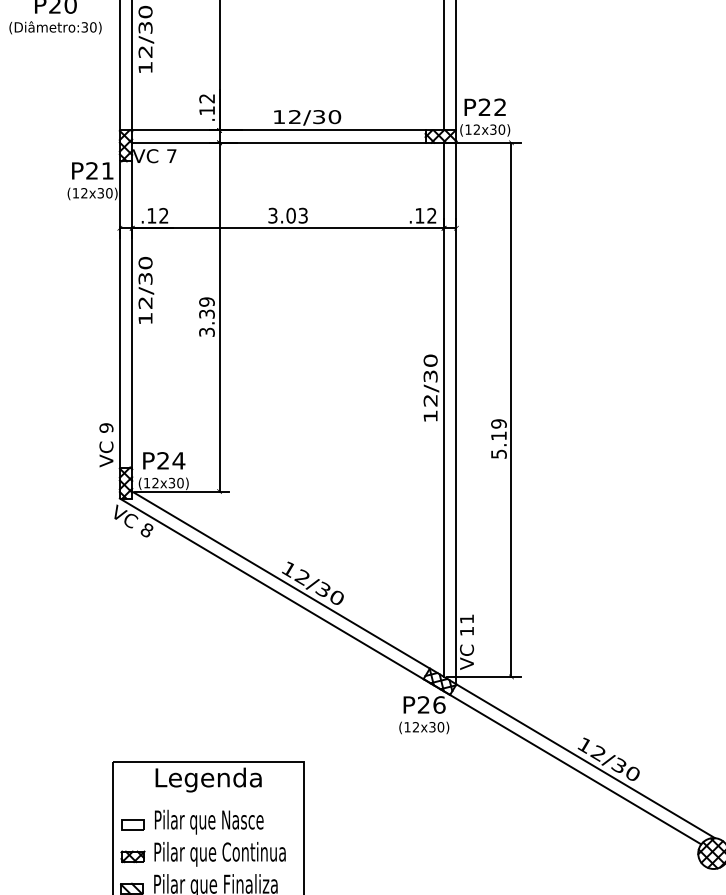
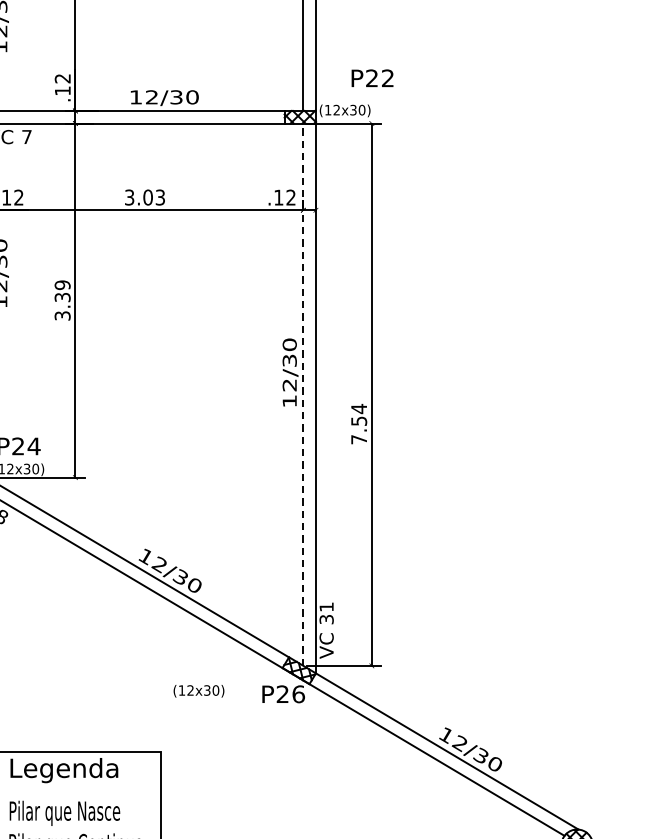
text: (484, 106) -> (371, 77), moved
line: (444, 409) -> (303, 394), solid -> dashed
text: (498, 438) -> (358, 423), 5.19 -> 7.54
text: (467, 630) -> (327, 618), 11 -> 31
text: (424, 727) -> (199, 690), moved

